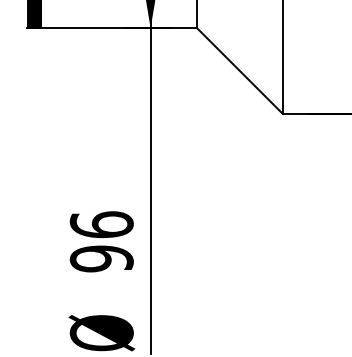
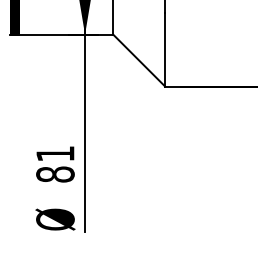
text: (101, 240) -> (55, 163), 96 -> 81

